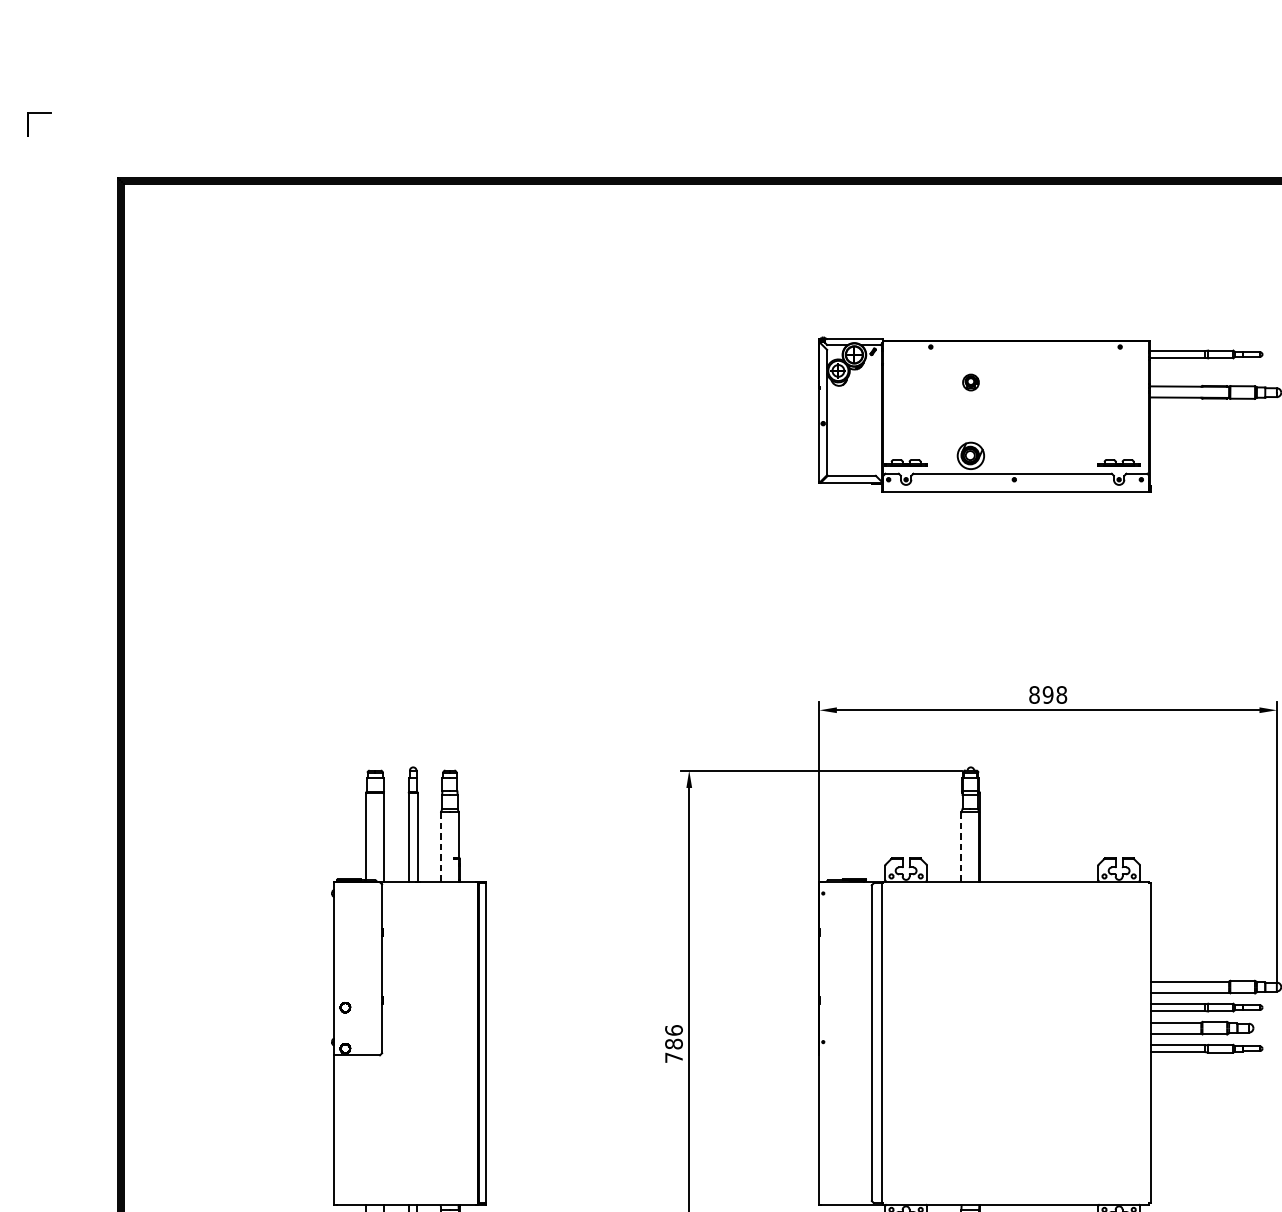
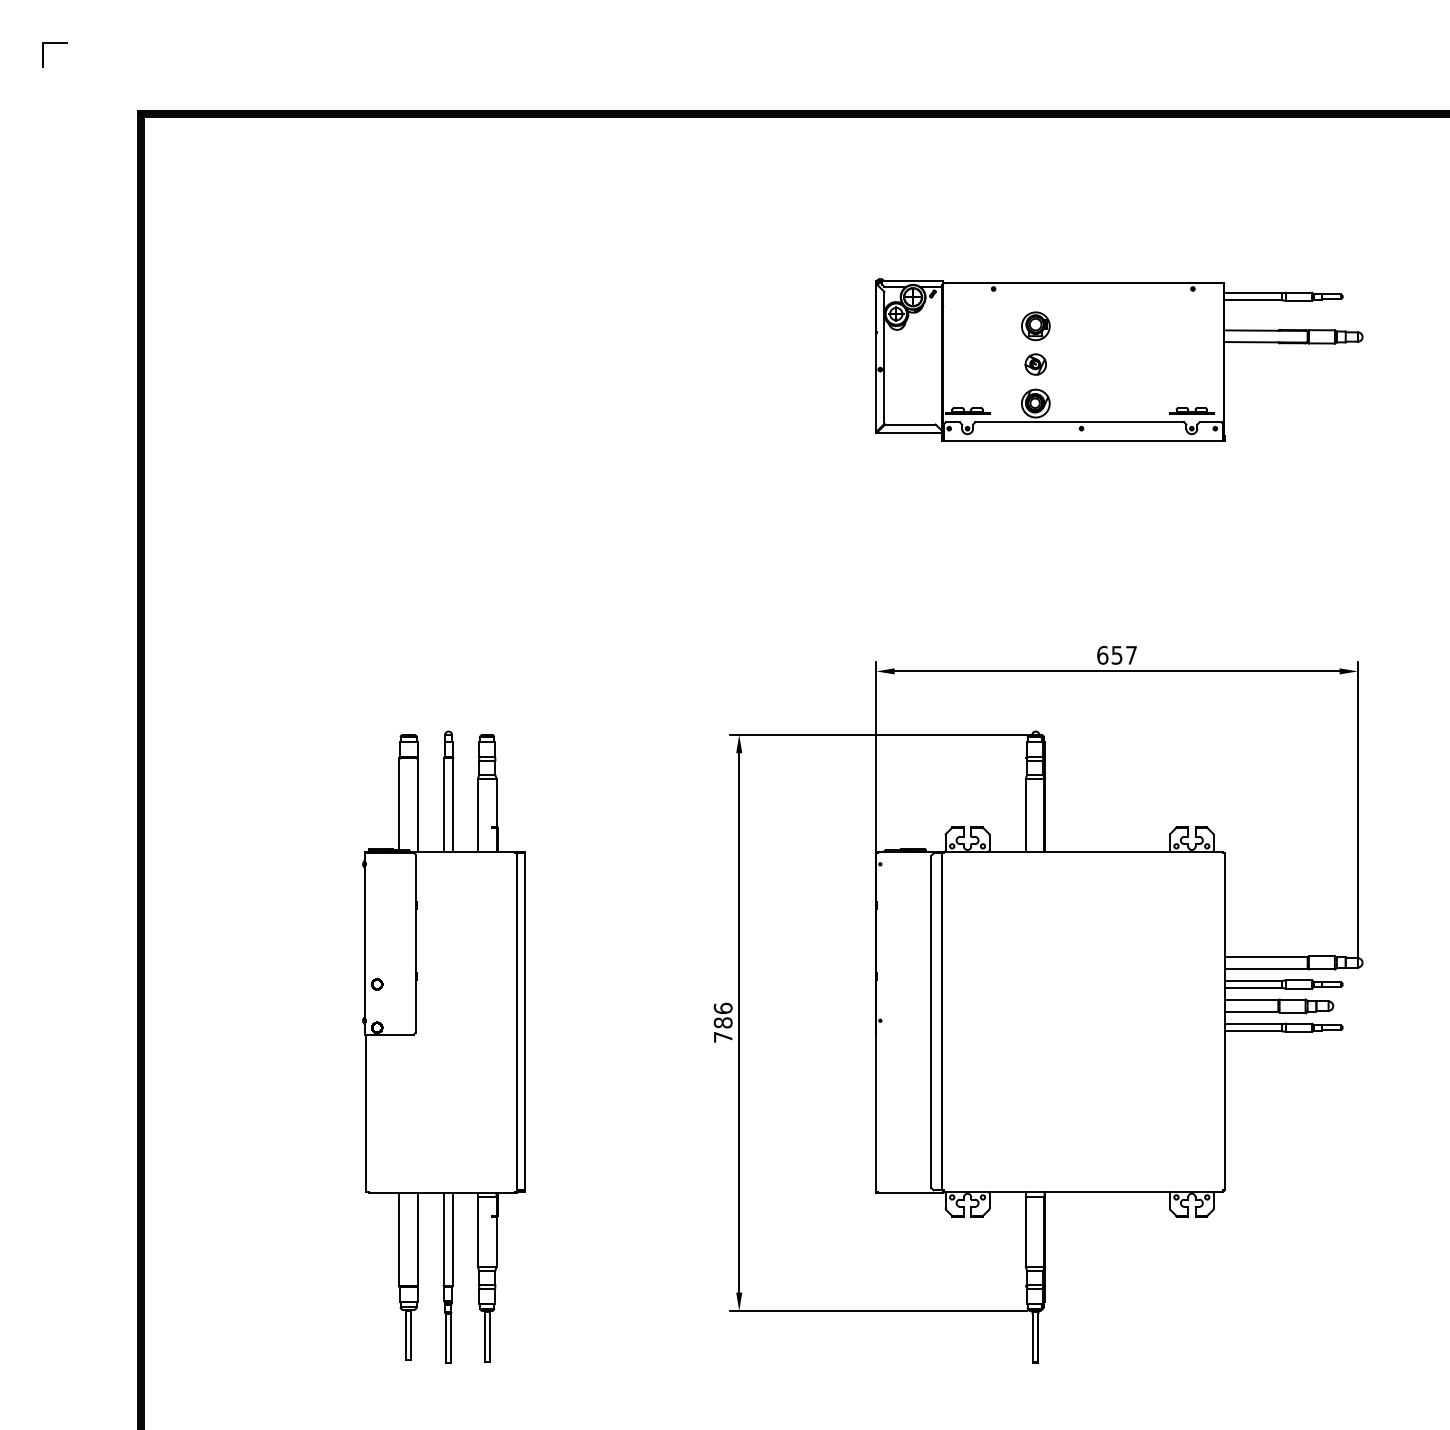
part: (970, 382) -> (1035, 326), size x1.67
part: (970, 418) -> (1035, 364), added
text: (1048, 694) -> (1117, 654), 898 -> 657
line: (440, 847) -> (477, 815), dashed -> solid
line: (961, 847) -> (1025, 815), dashed -> solid

